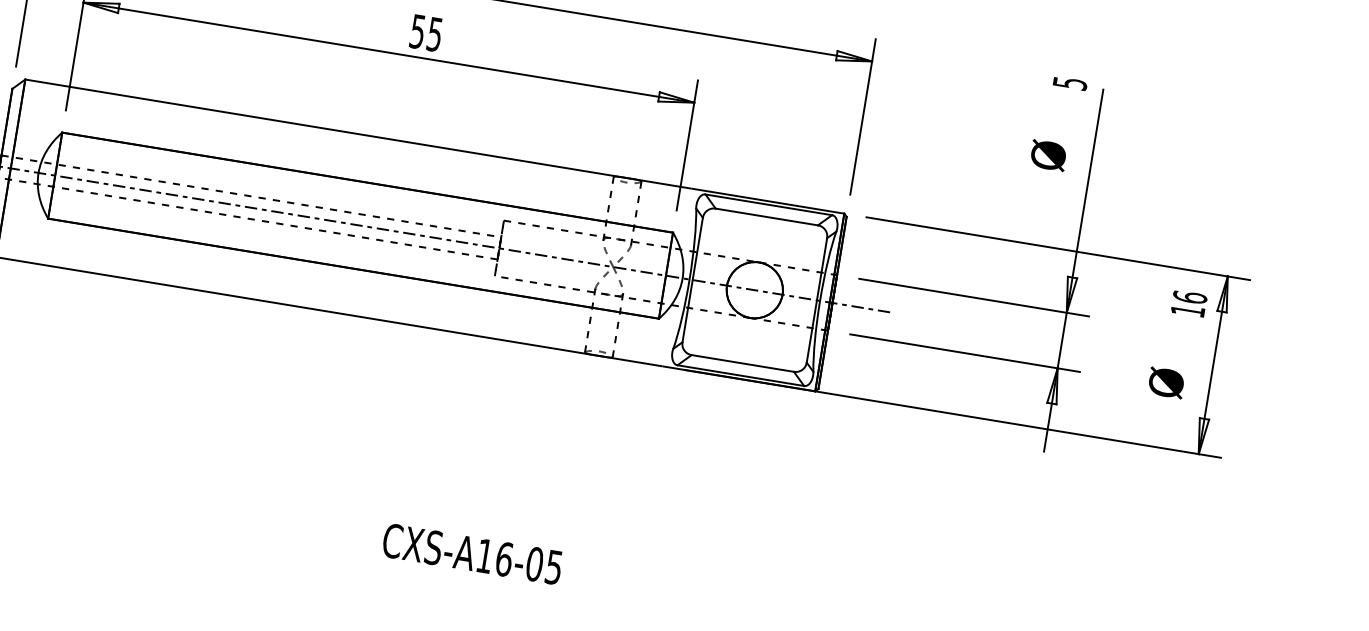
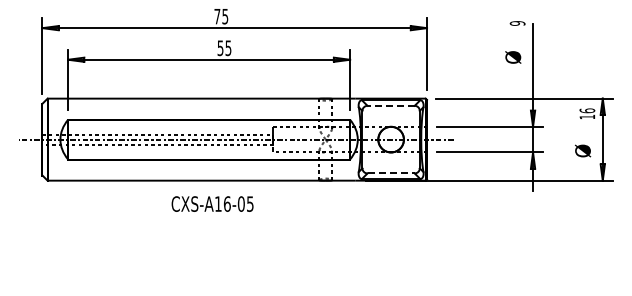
text: (1069, 83) -> (517, 23), 5 -> 9
line: (767, 216) -> (391, 105), solid -> dashed
line: (743, 363) -> (391, 173), solid -> dashed
text: (472, 552) -> (212, 203), moved

